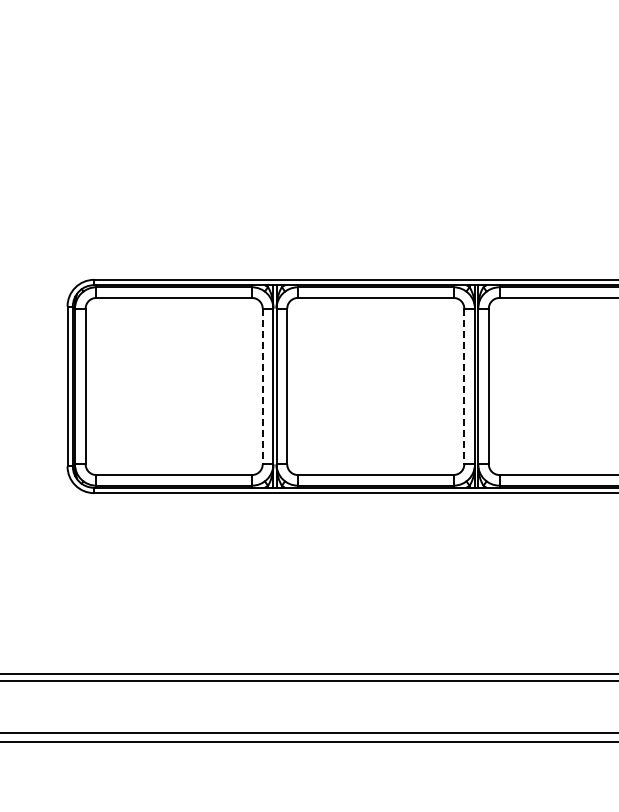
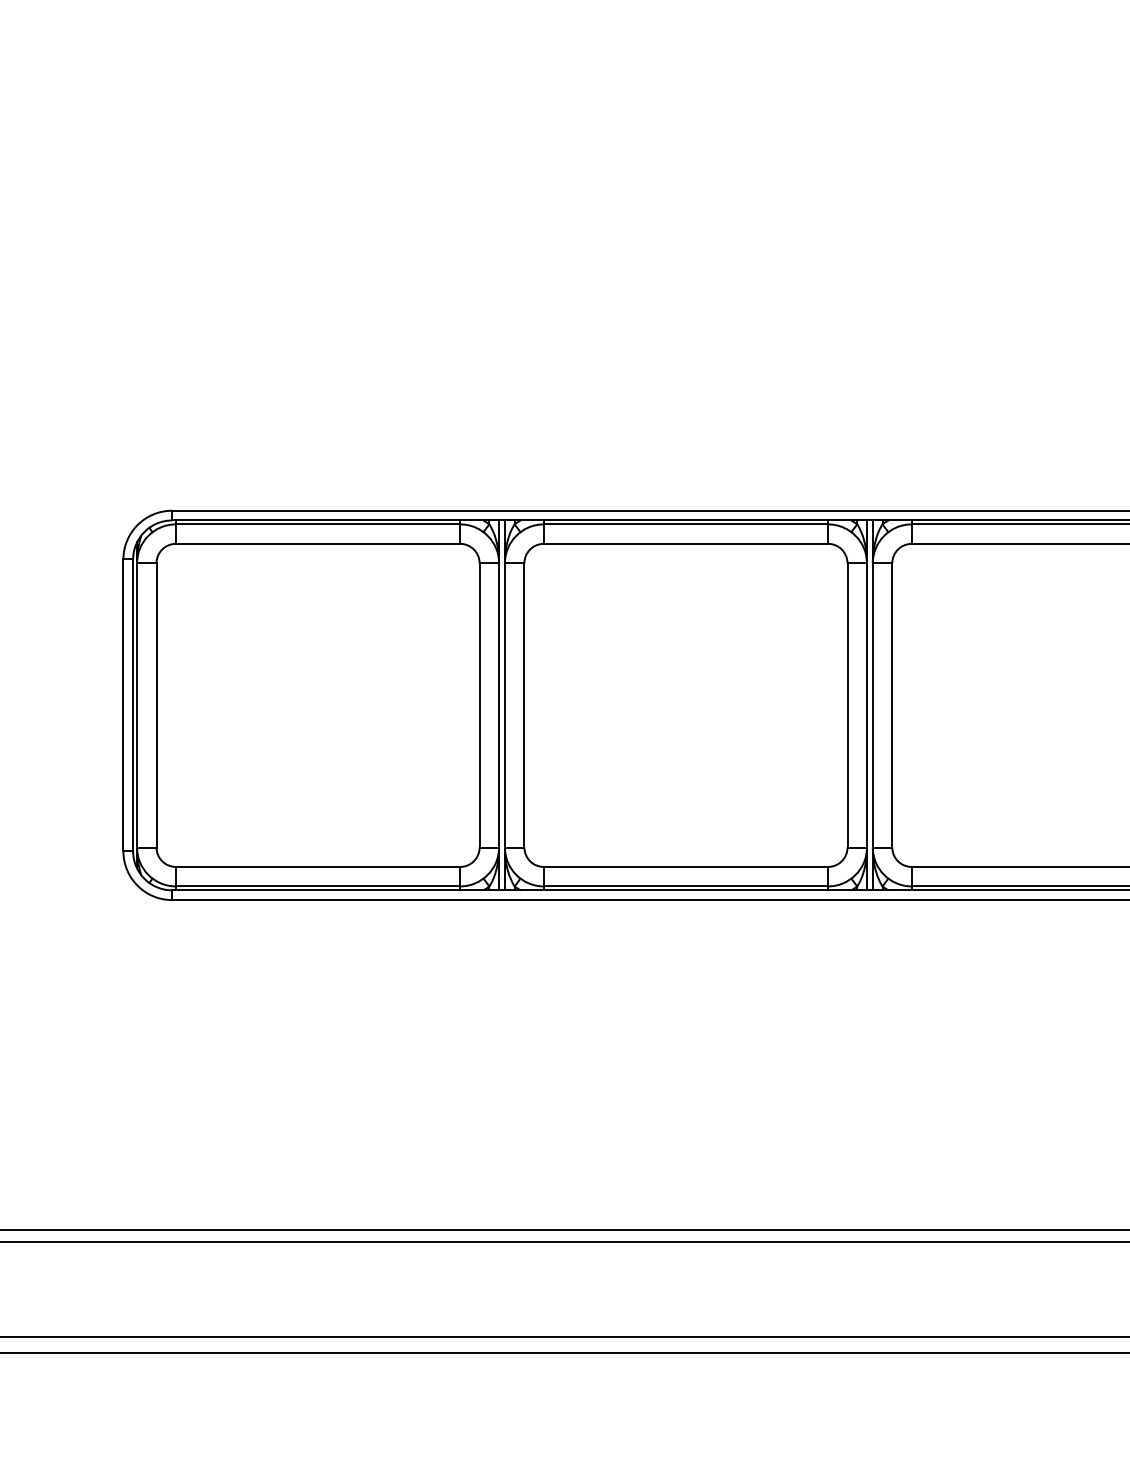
line: (262, 386) -> (479, 705), dashed -> solid
line: (464, 386) -> (847, 705), dashed -> solid

